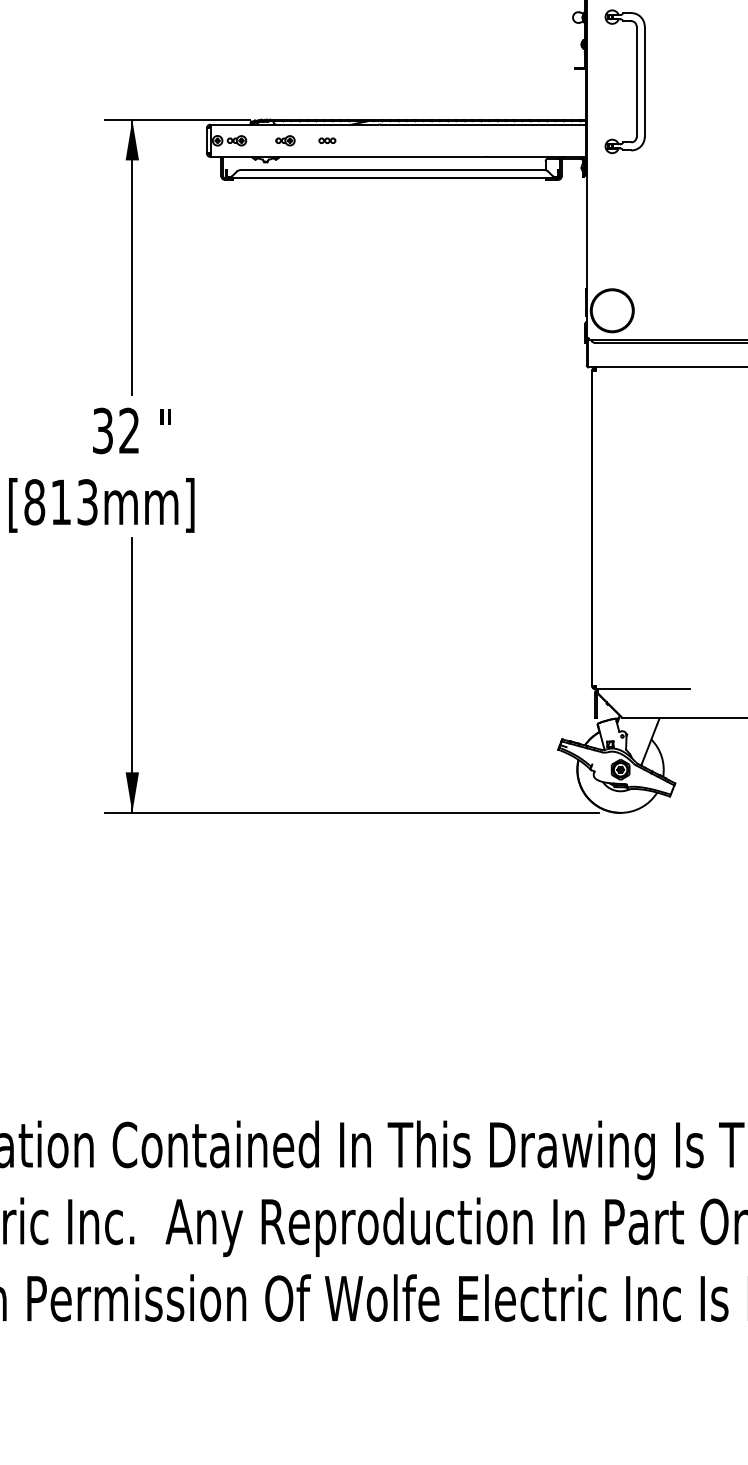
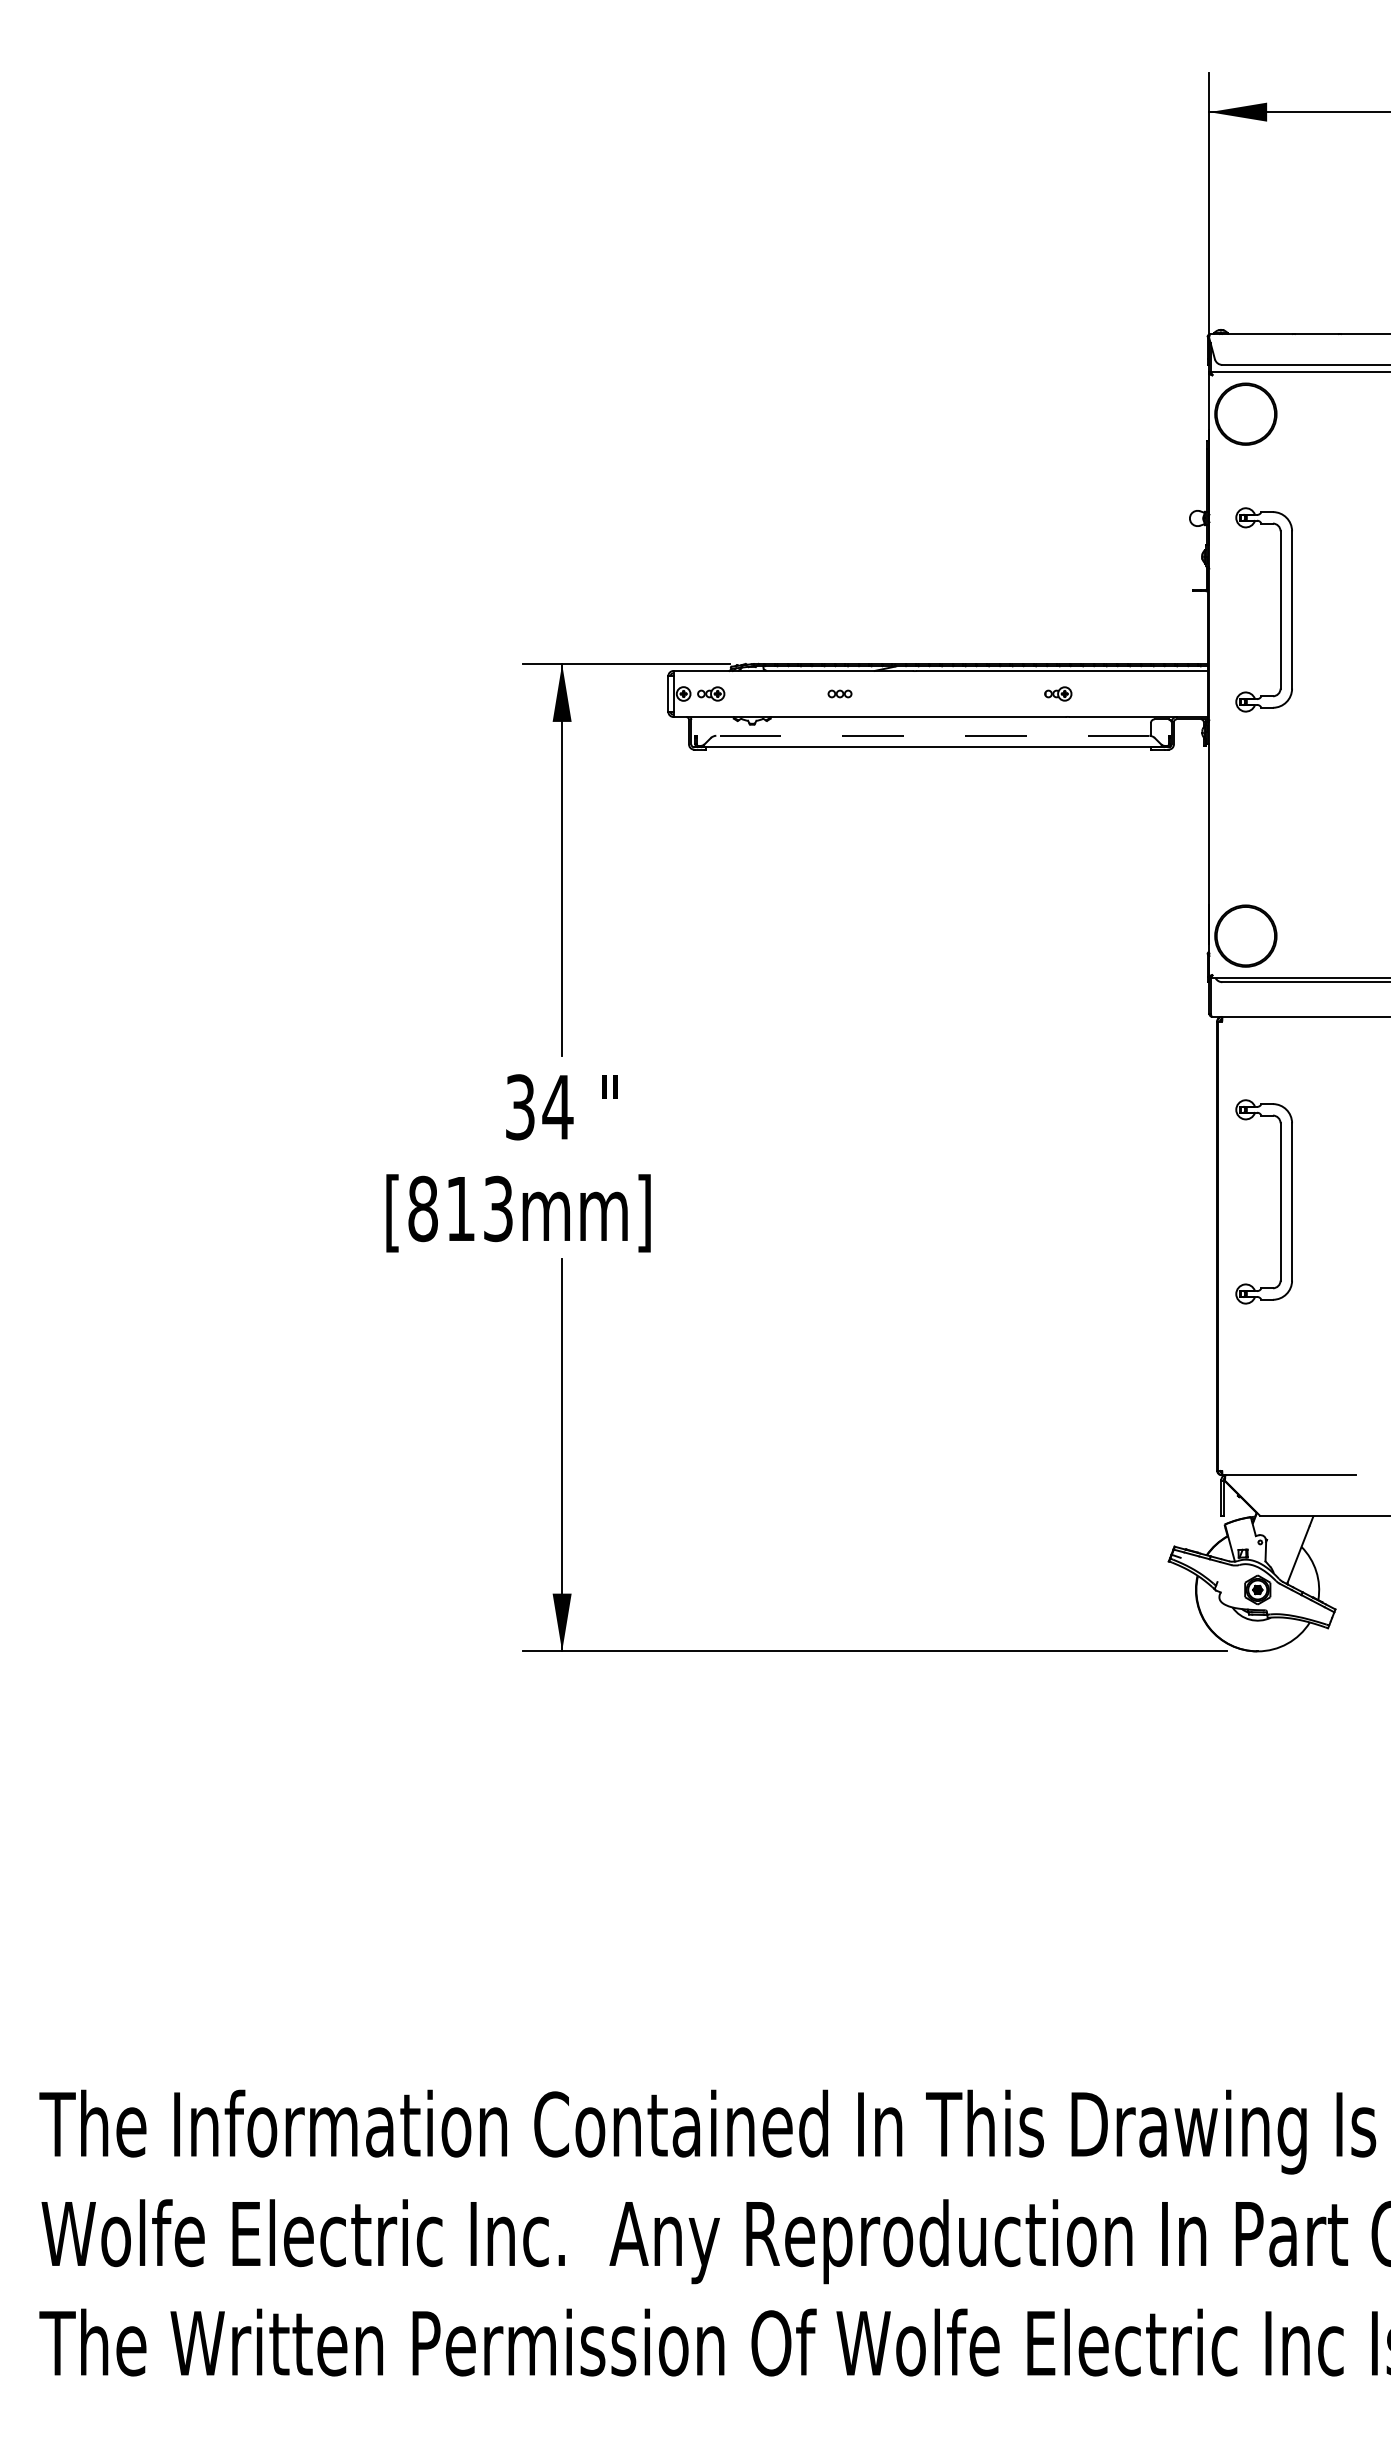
part: (285, 140) -> (1058, 693), moved
line: (392, 169) -> (932, 735), solid -> dashed
text: (129, 430) -> (557, 1106), 32 -> 34
part: (636, 497) -> (1280, 1201), added

